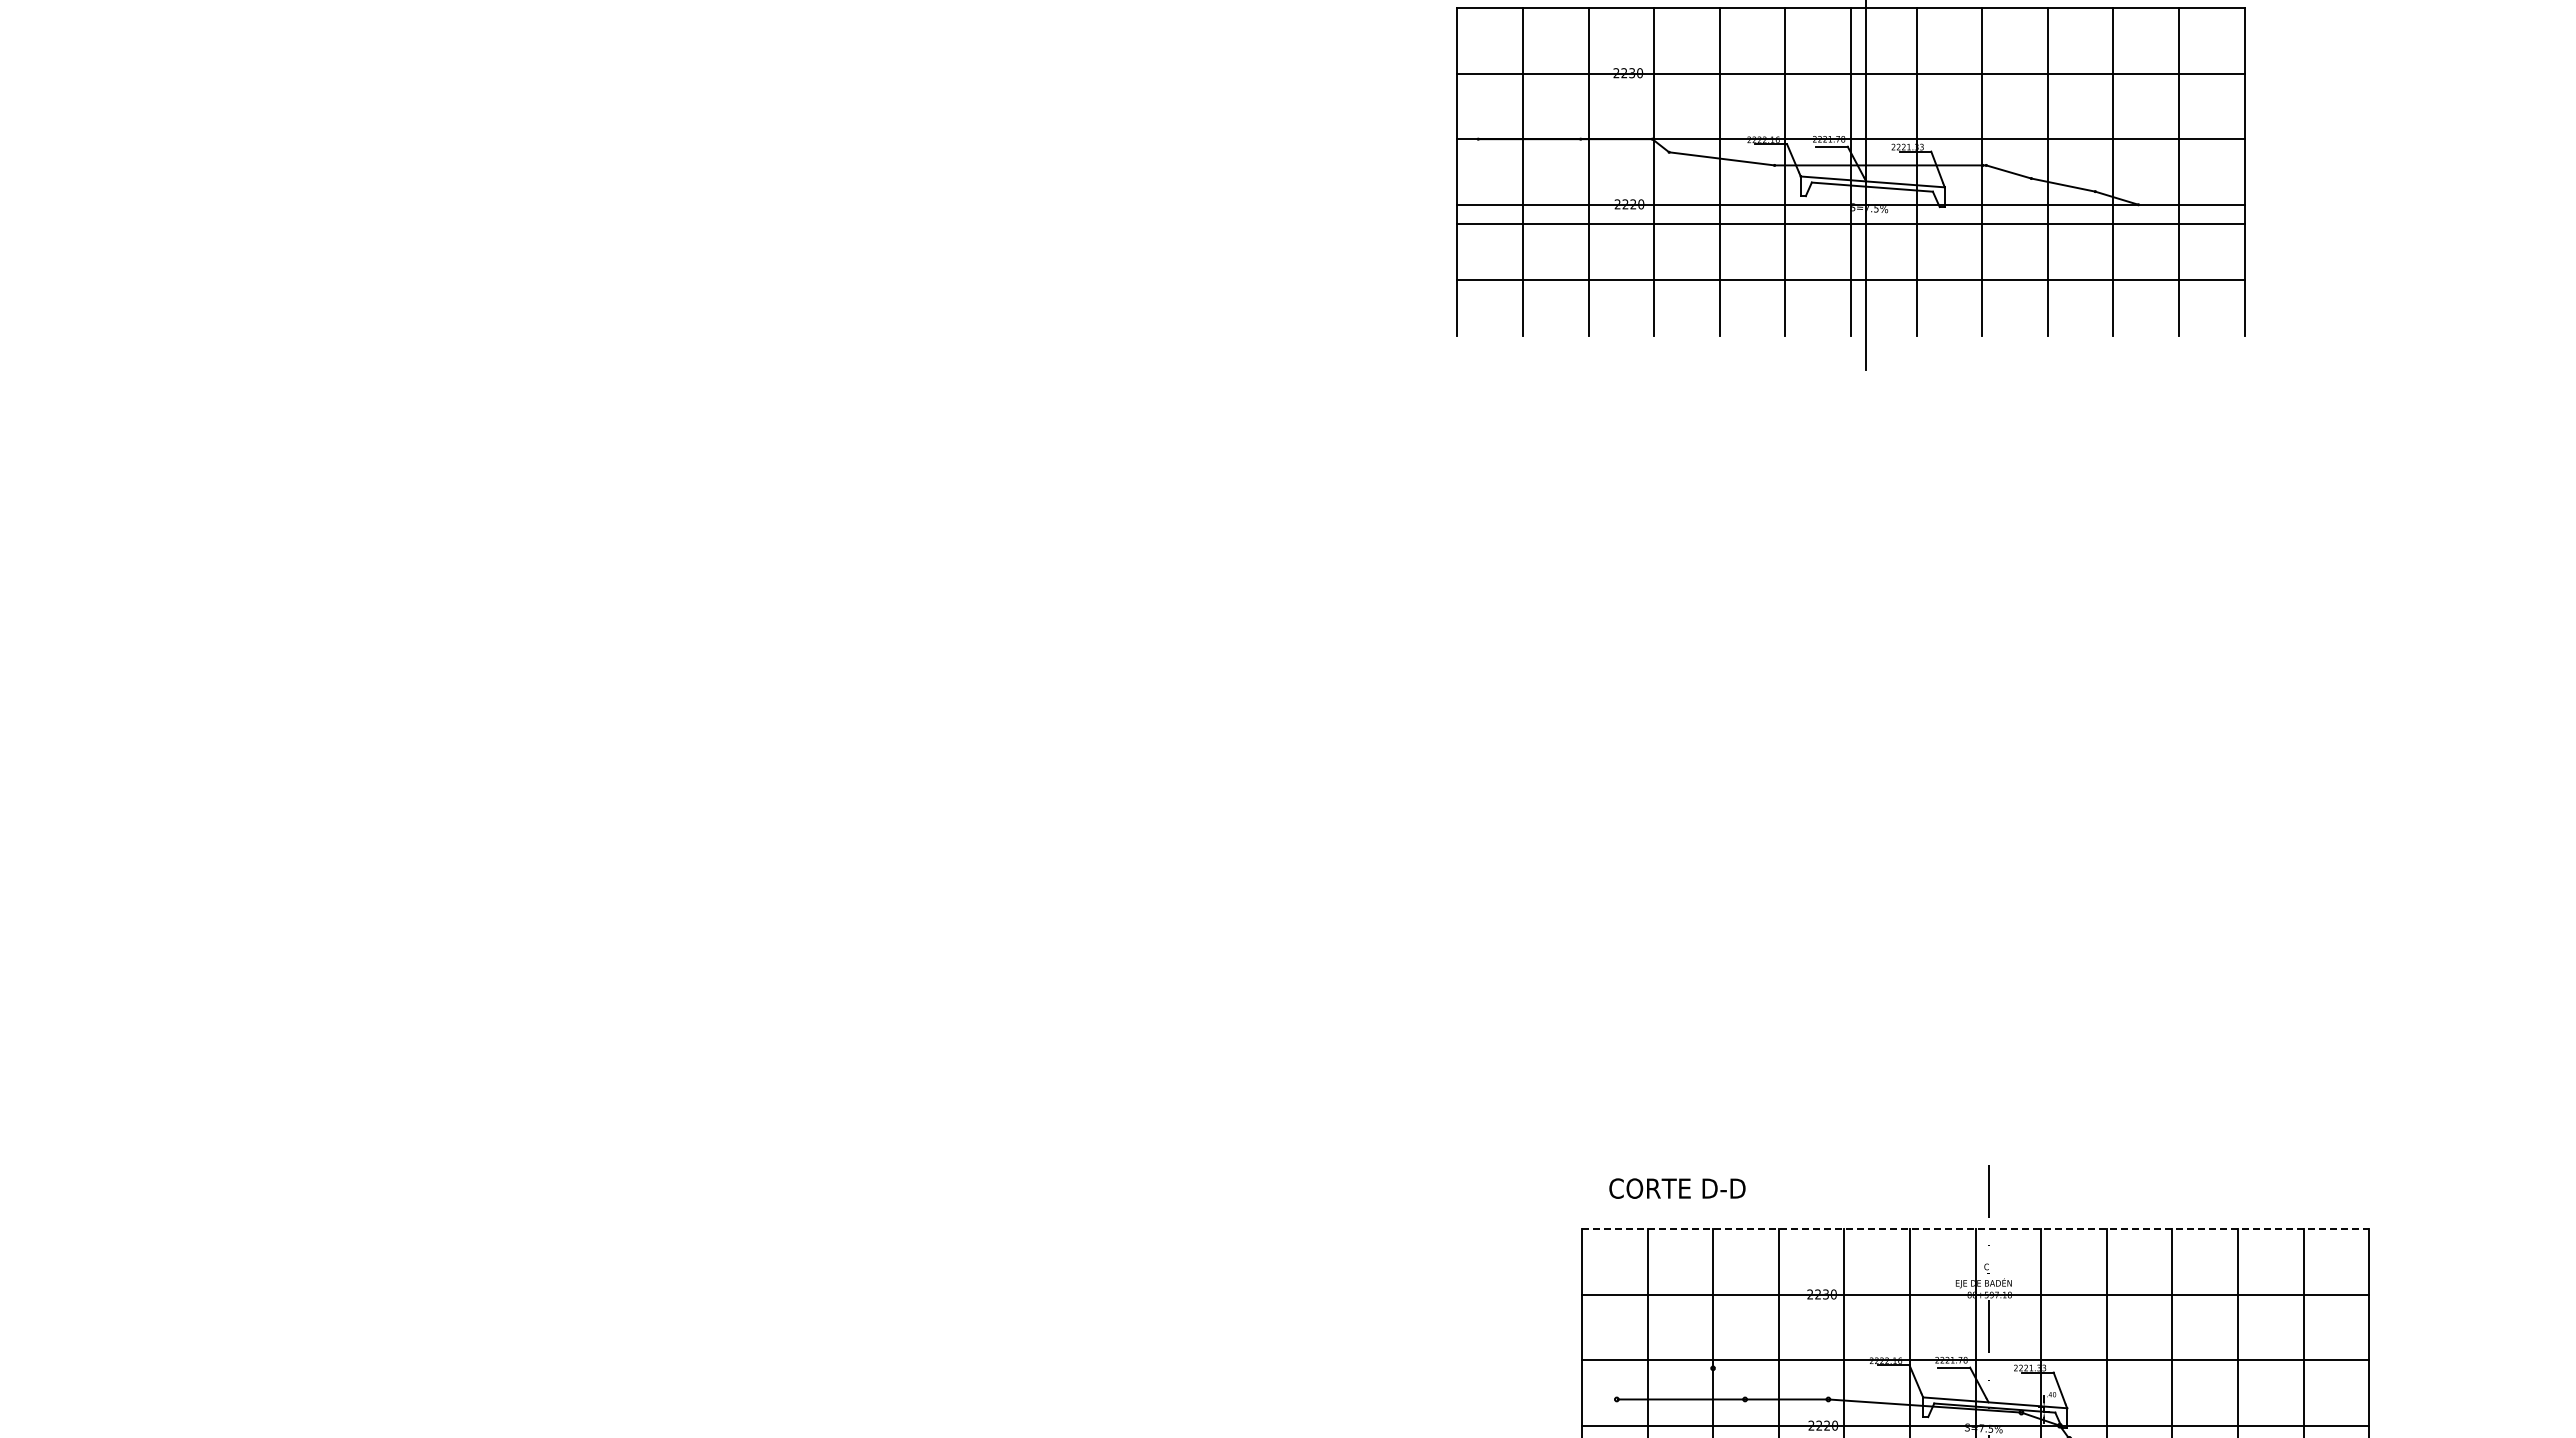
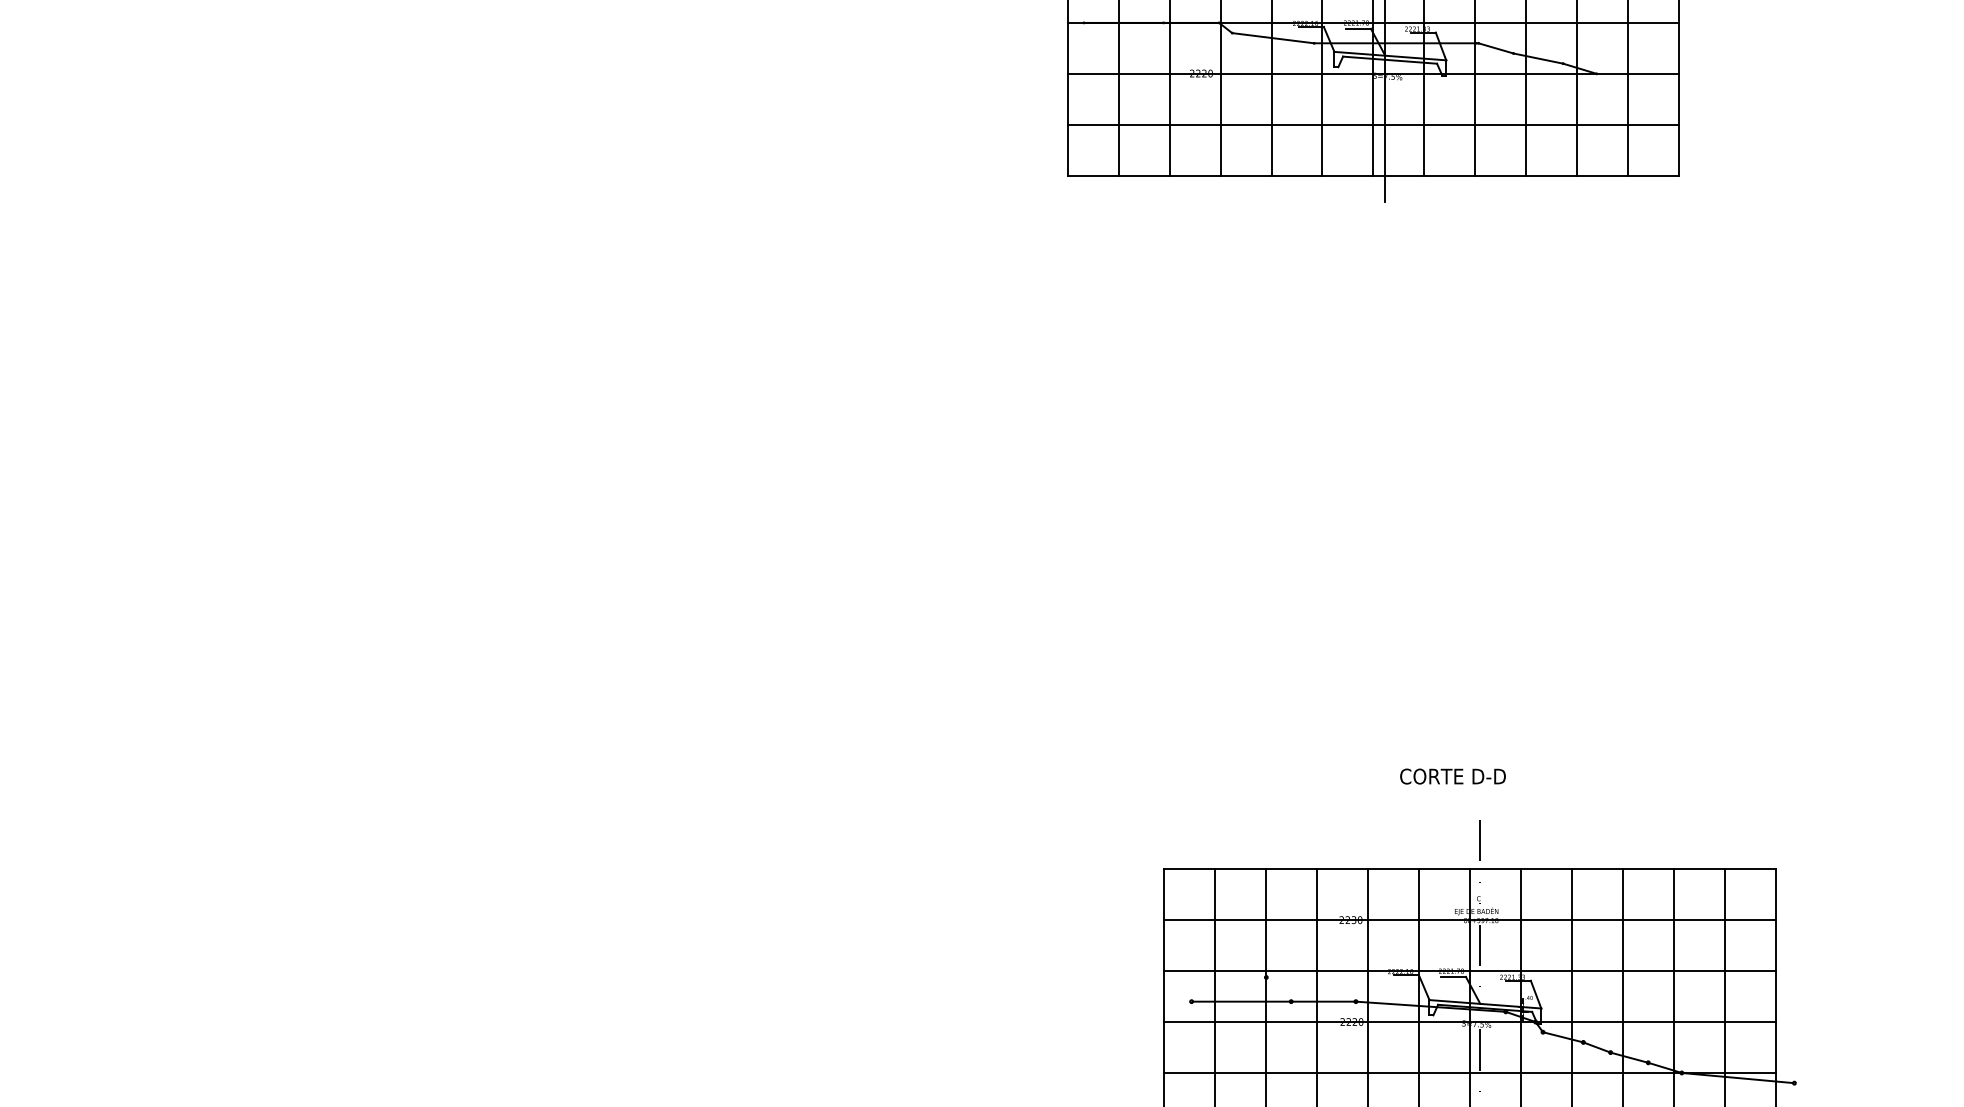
line: (1850, 224) -> (1373, 124), moved
line: (1850, 279) -> (1373, 175), moved
text: (1677, 1188) -> (1453, 776), moved
line: (1975, 1228) -> (1470, 868), dashed -> solid

